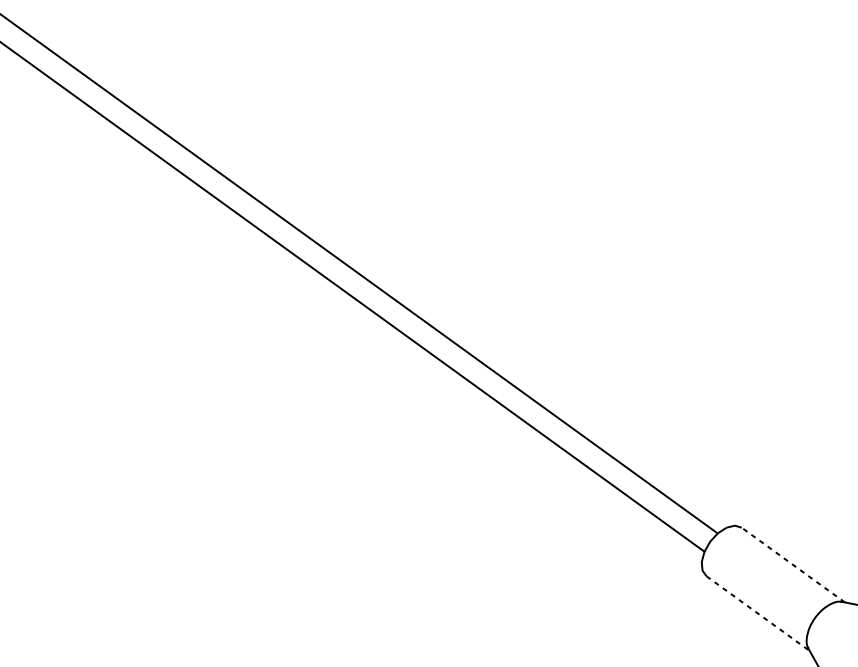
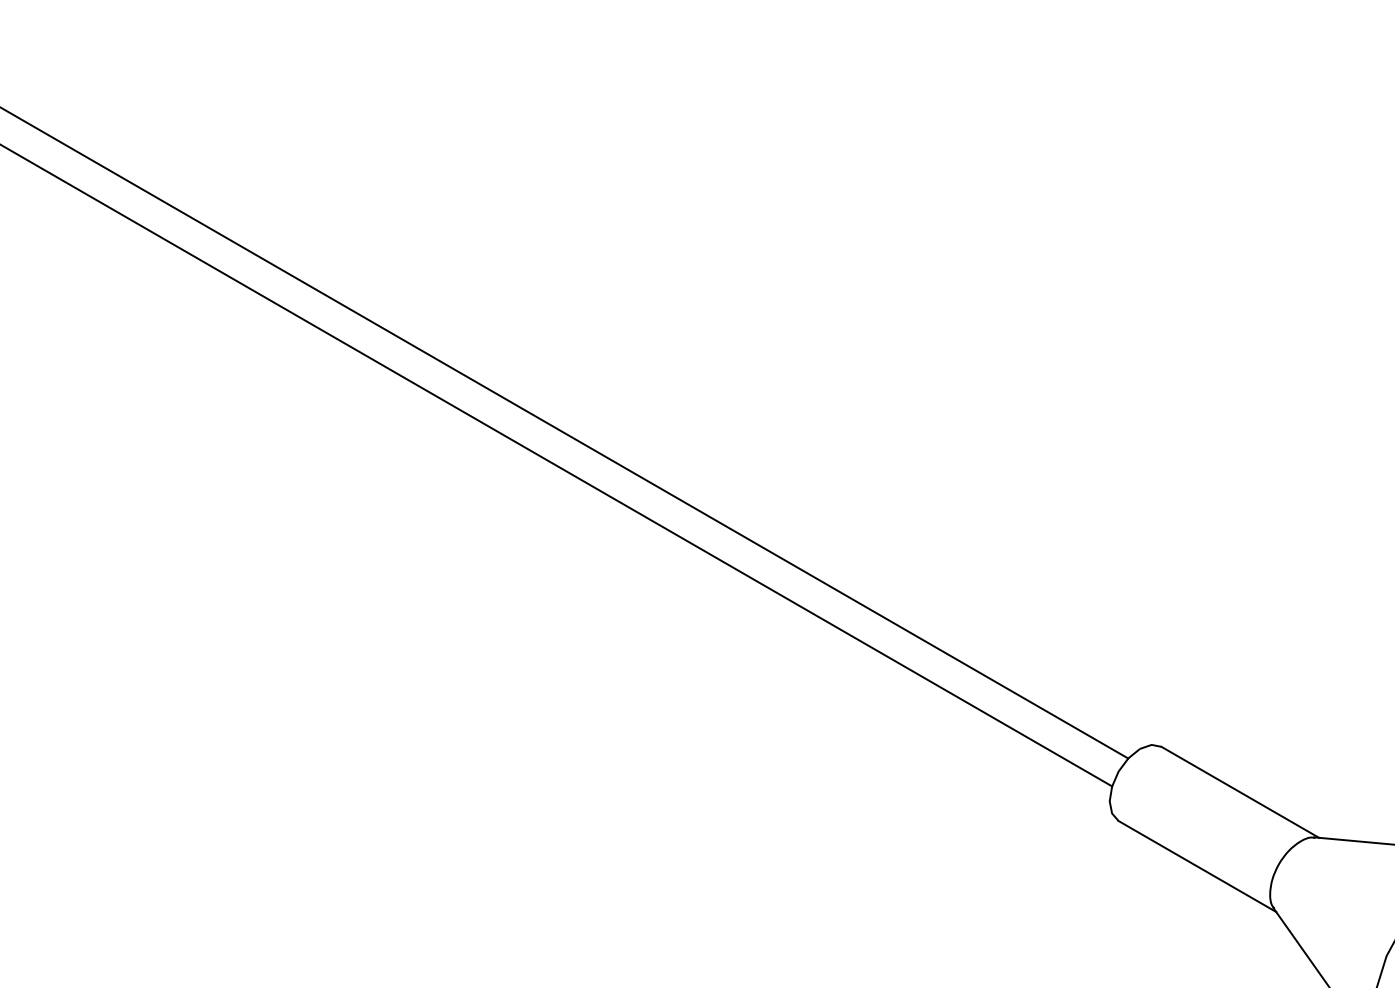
line: (793, 565) -> (1240, 792), dashed -> solid
line: (758, 613) -> (1197, 866), dashed -> solid

